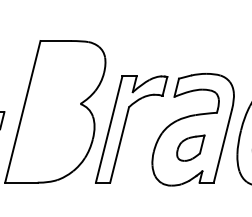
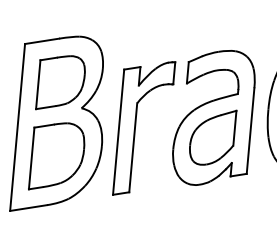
part: (64, 77) -> (58, 81), added
part: (51, 140) -> (55, 154), added
part: (190, 148) -> (214, 139), size x1.67

